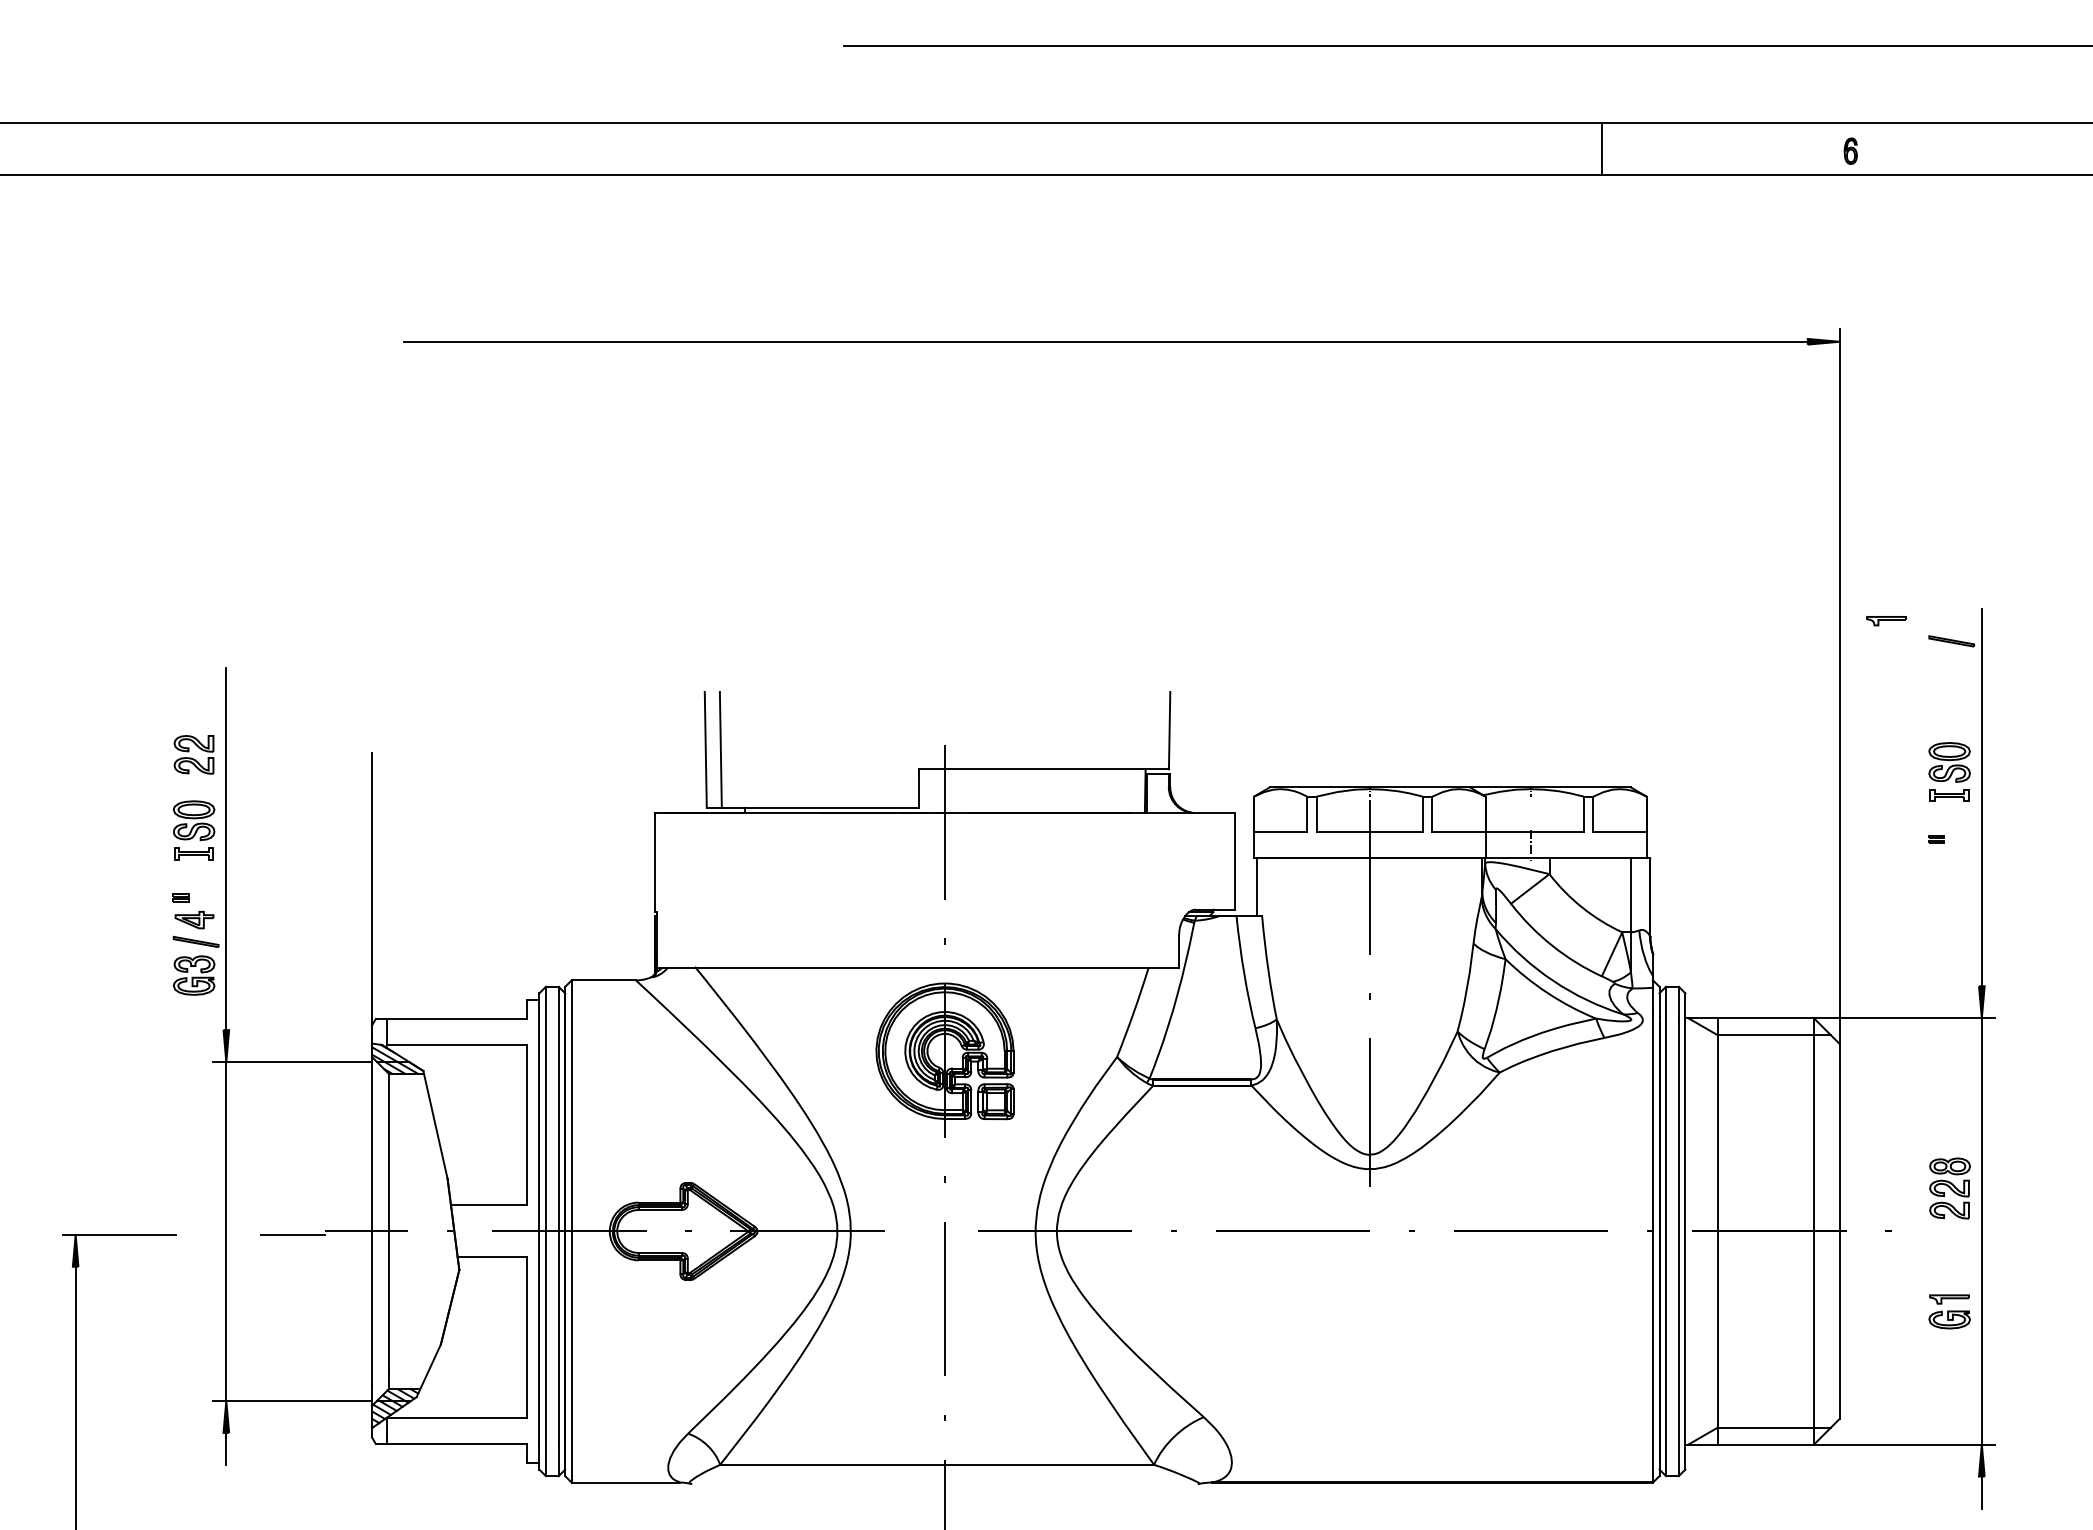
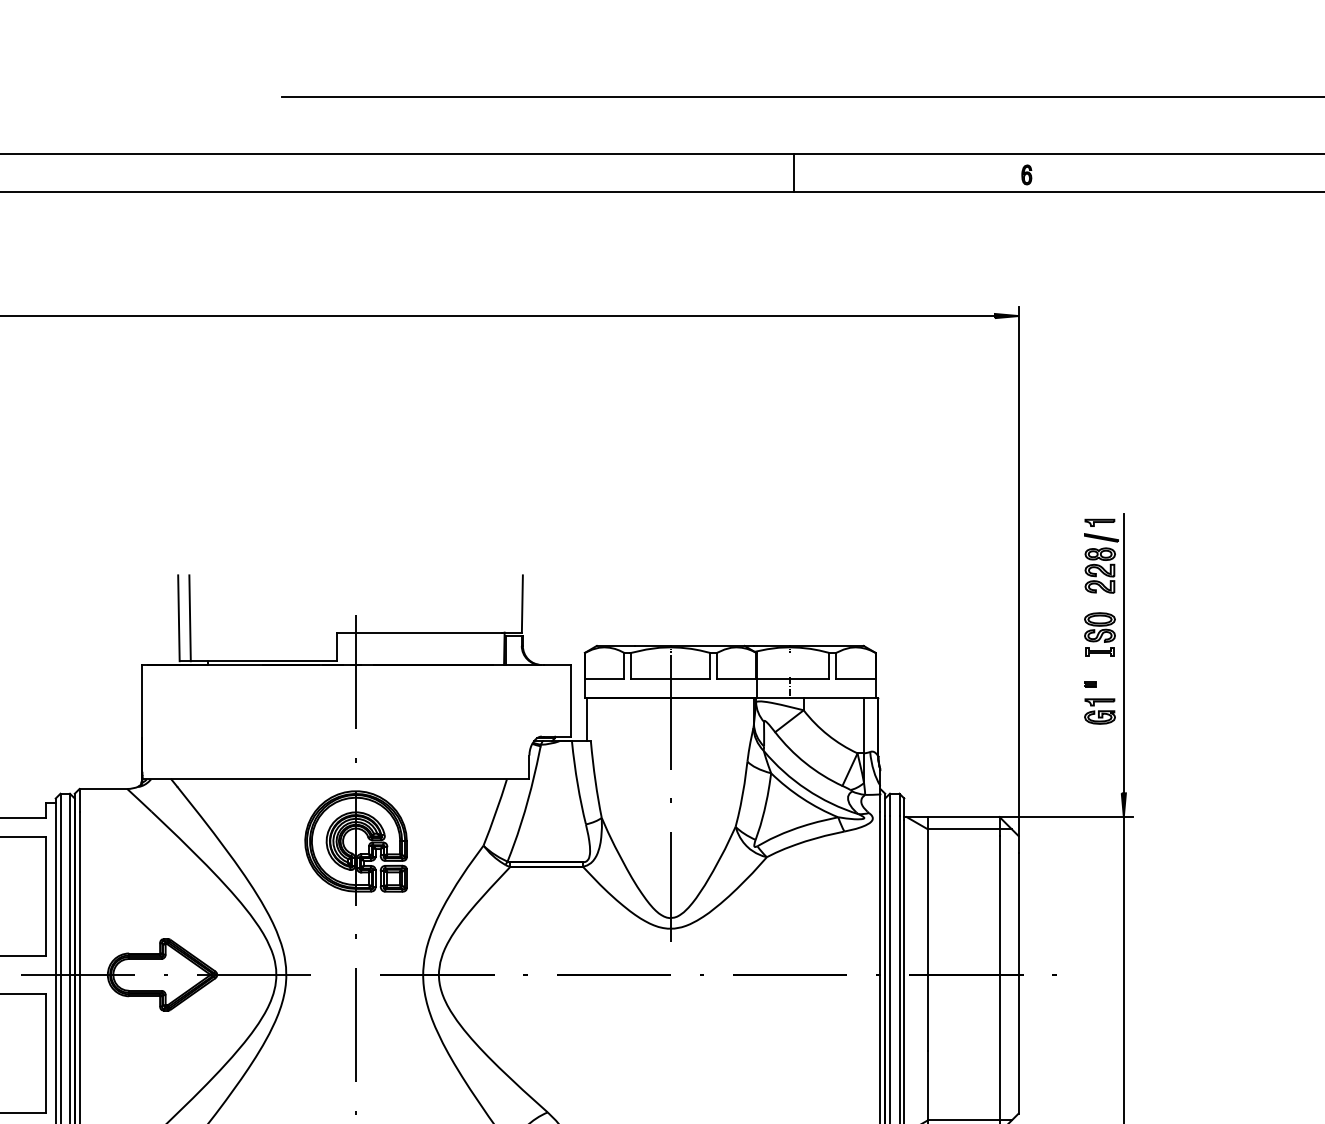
line: (1601, 148) -> (794, 172), moved
part: (1886, 621) -> (1099, 523), moved
part: (1949, 1188) -> (1099, 570), moved
part: (1949, 1311) -> (1099, 711), moved

